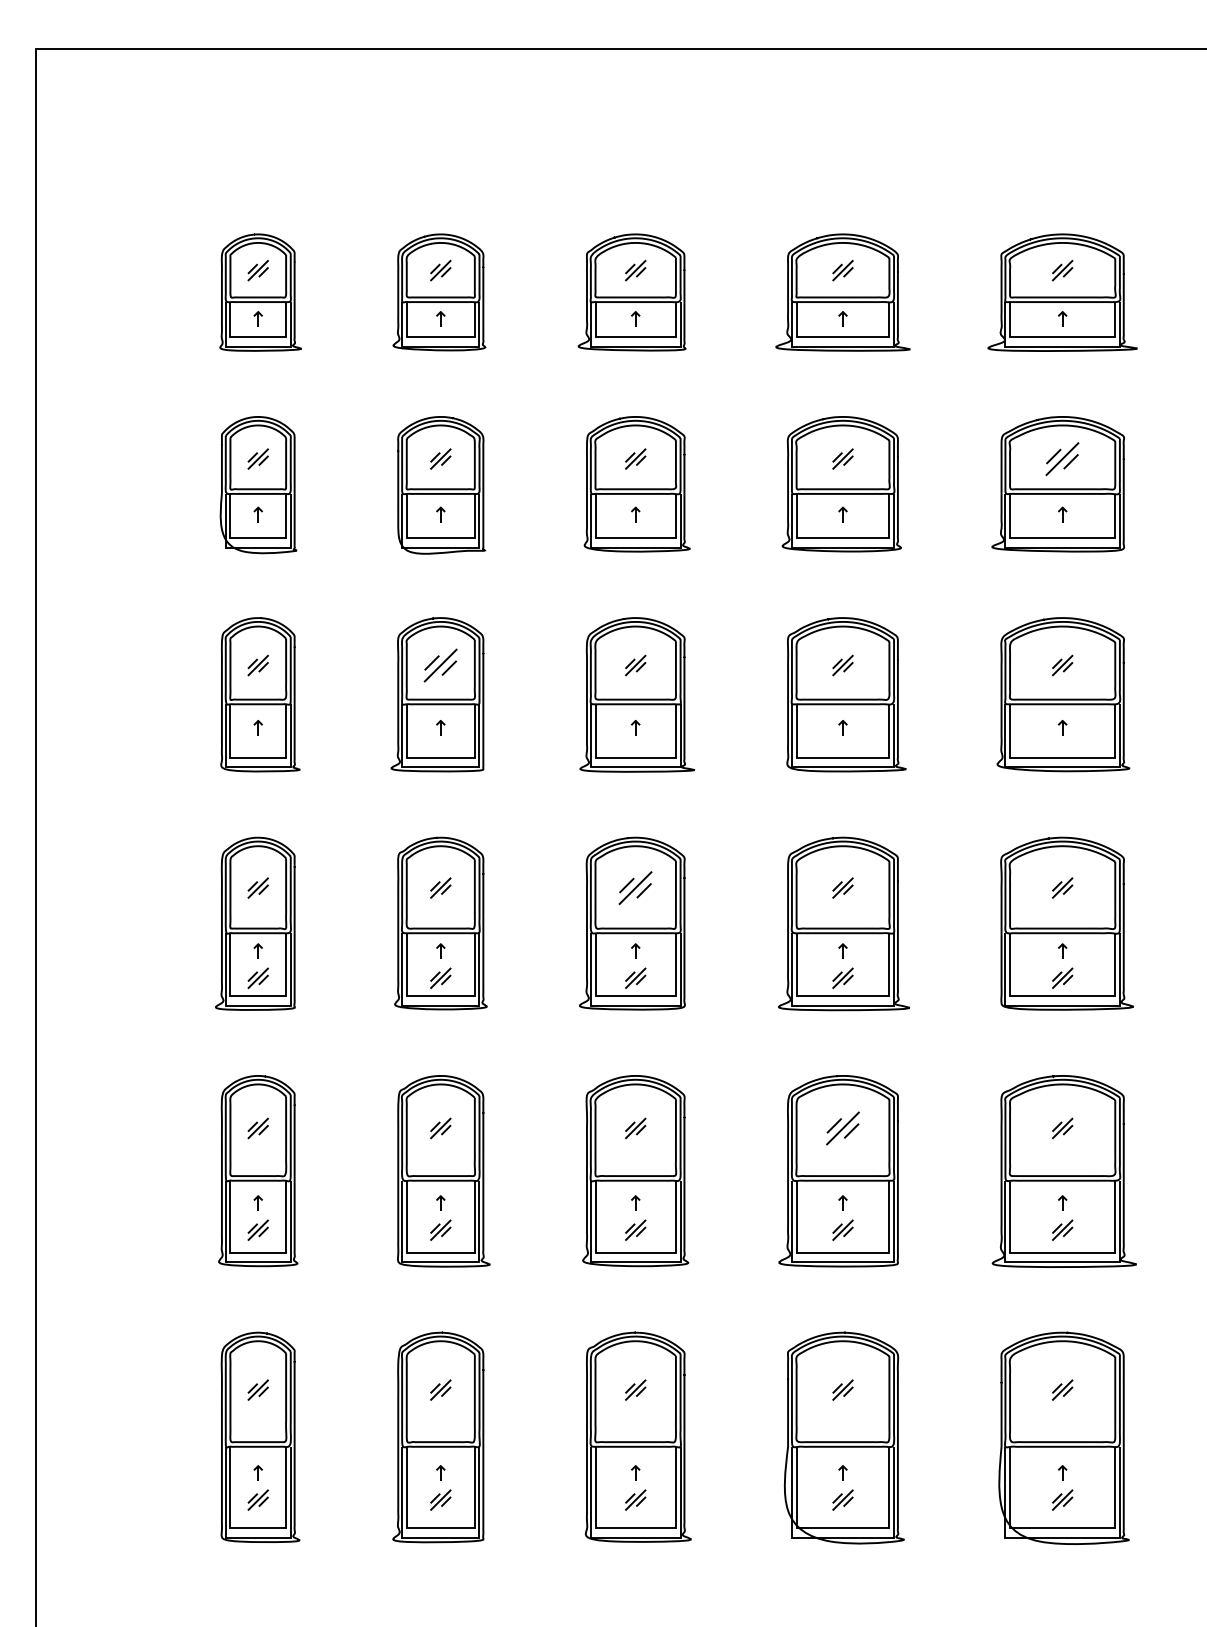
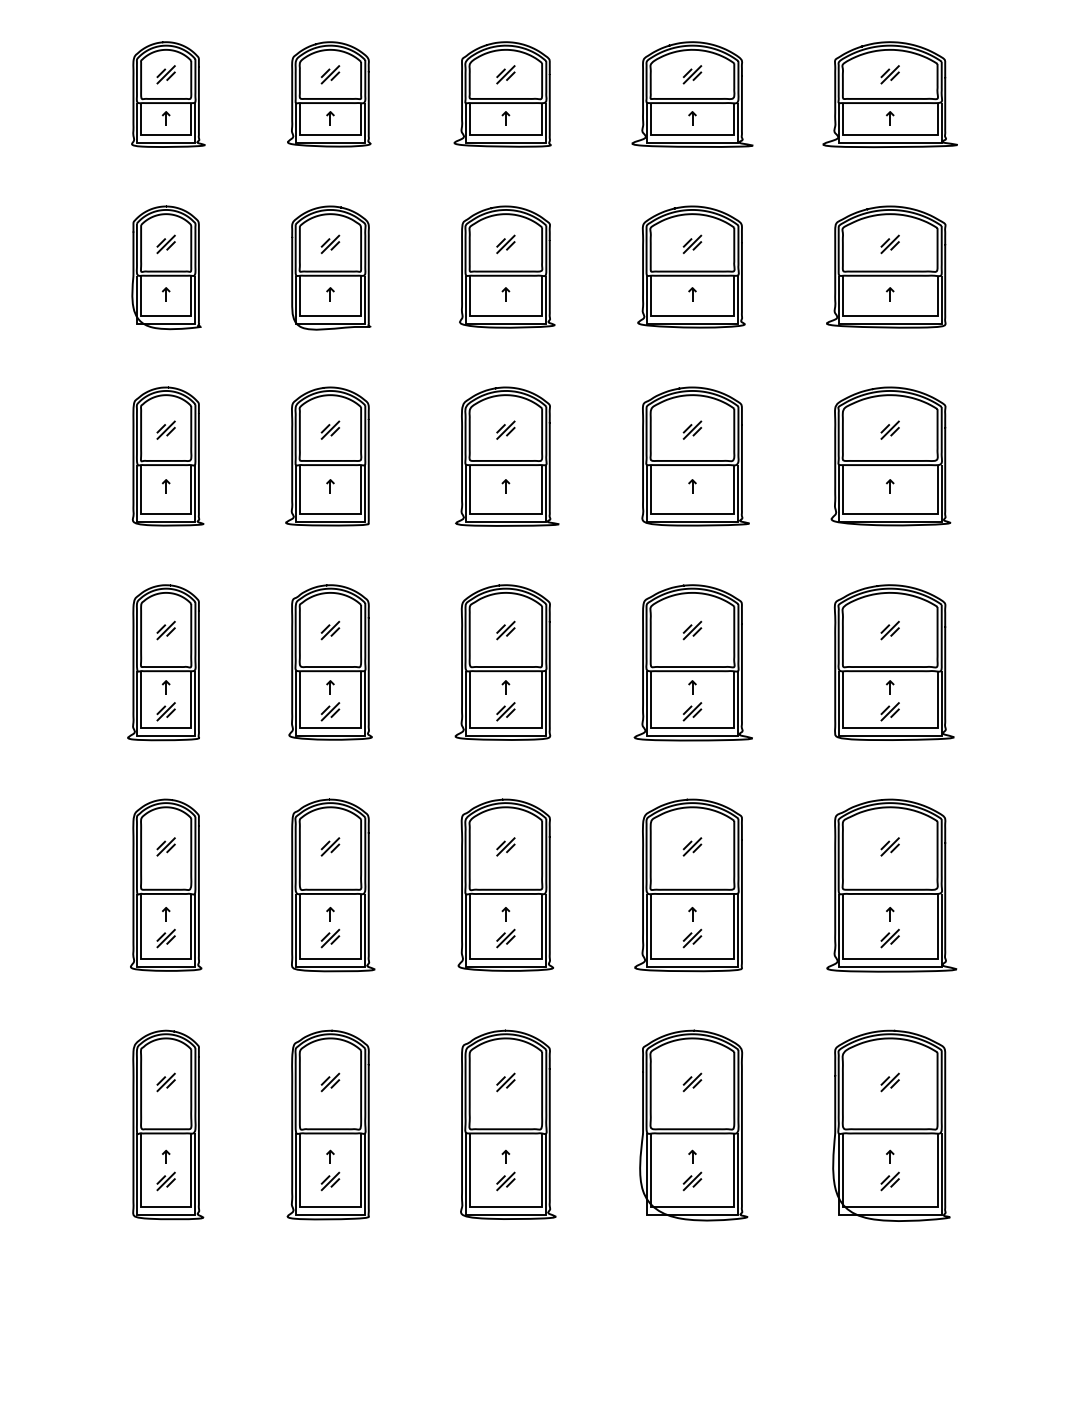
part: (1062, 458) -> (890, 243), size x0.62
part: (440, 665) -> (330, 430), size x0.62
part: (635, 887) -> (505, 630), size x0.62
part: (842, 1128) -> (692, 846), size x0.62

